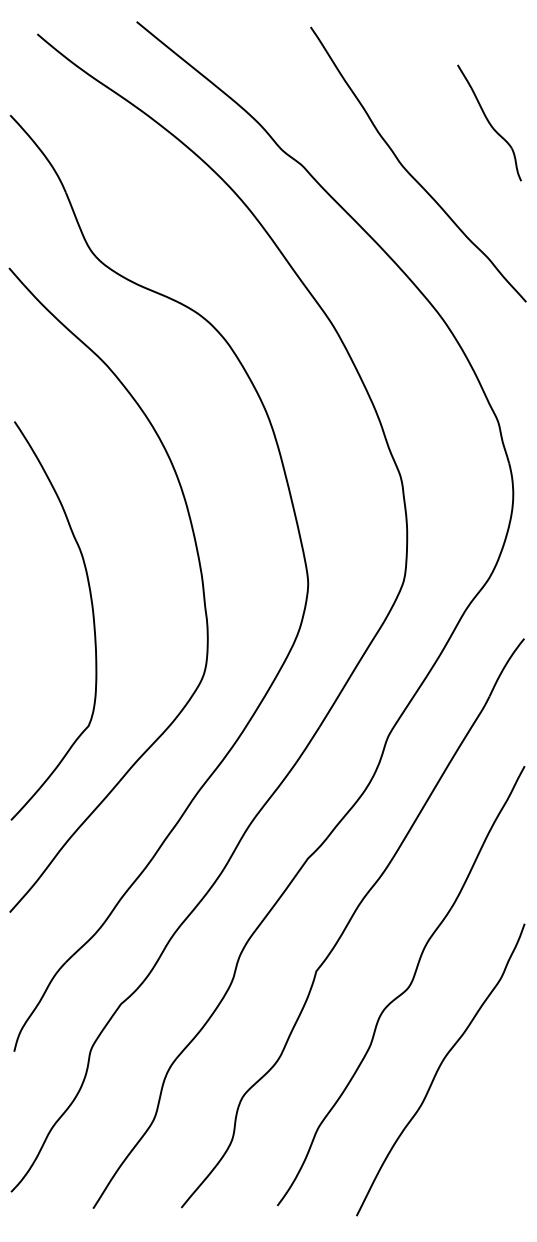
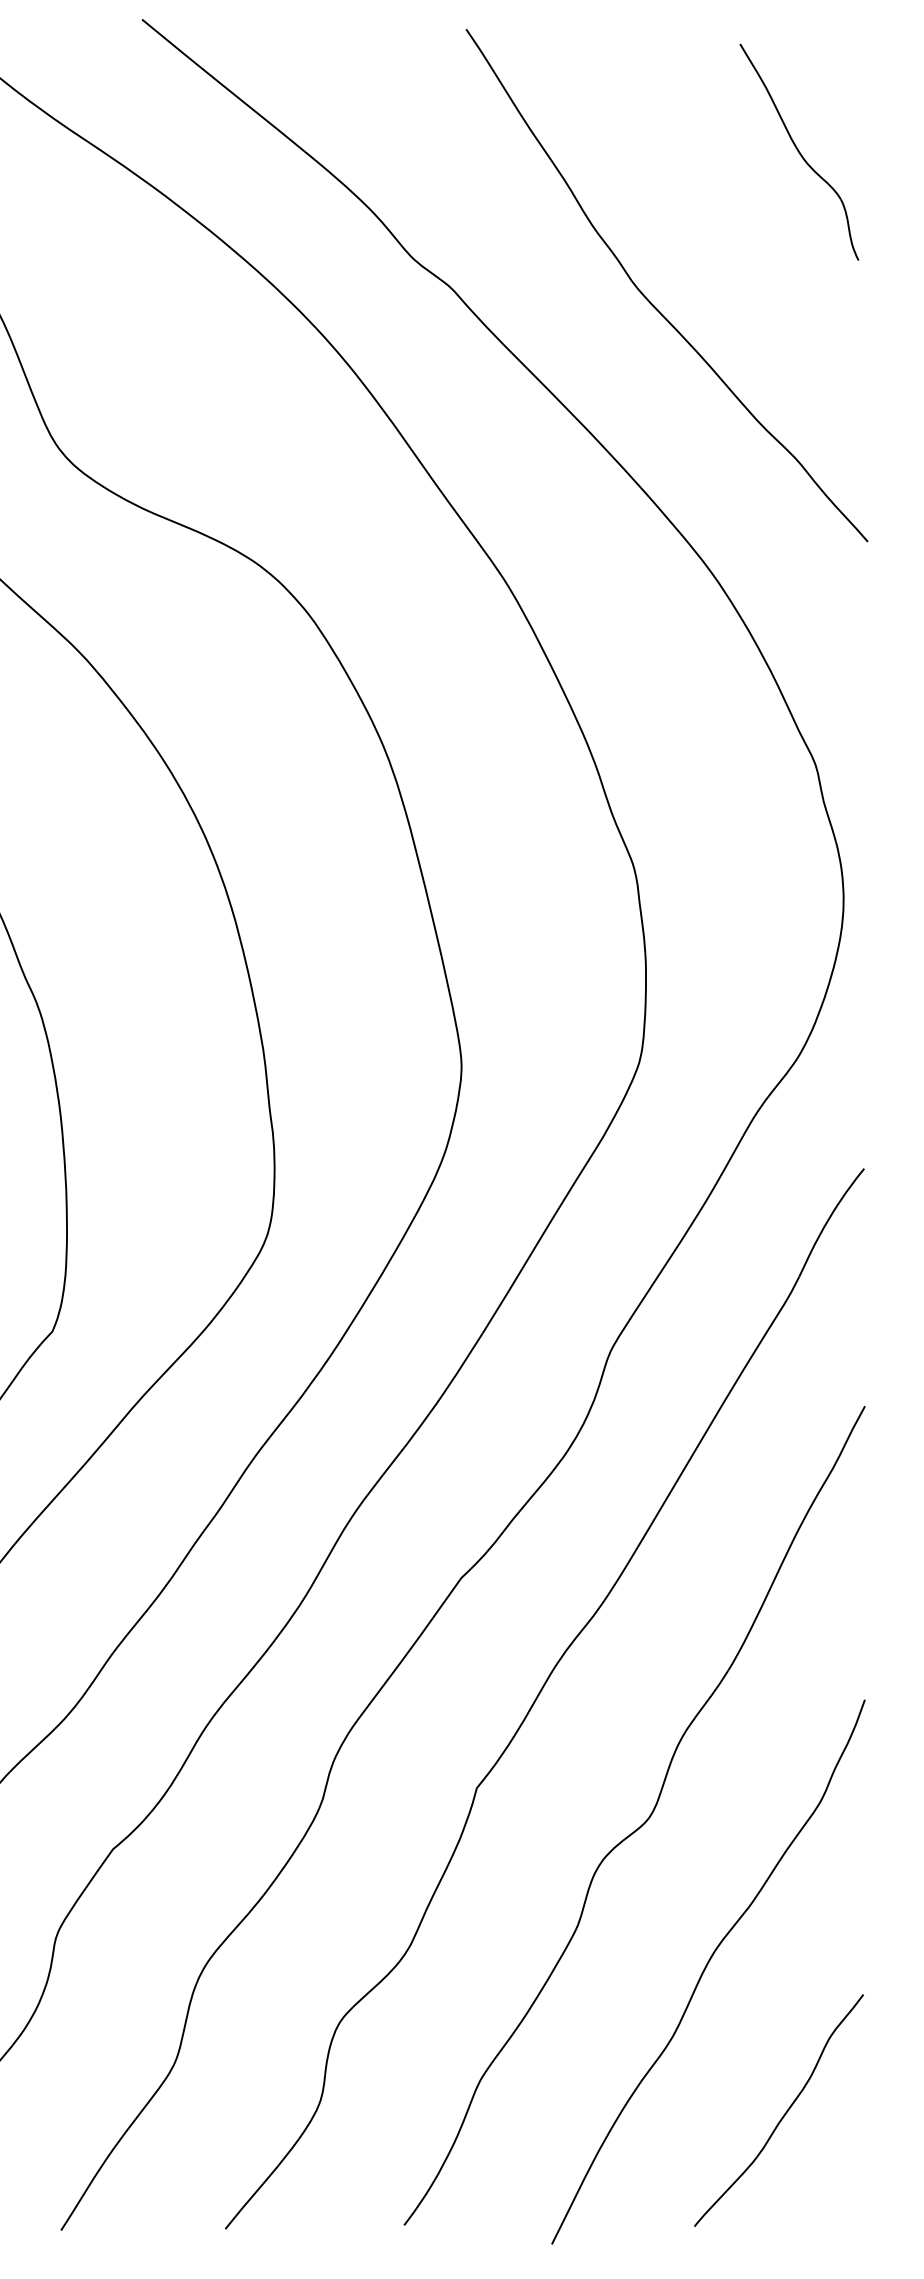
part: (489, 122) -> (799, 151), moved
curve: (481, 1145) -> (784, 2112), added

